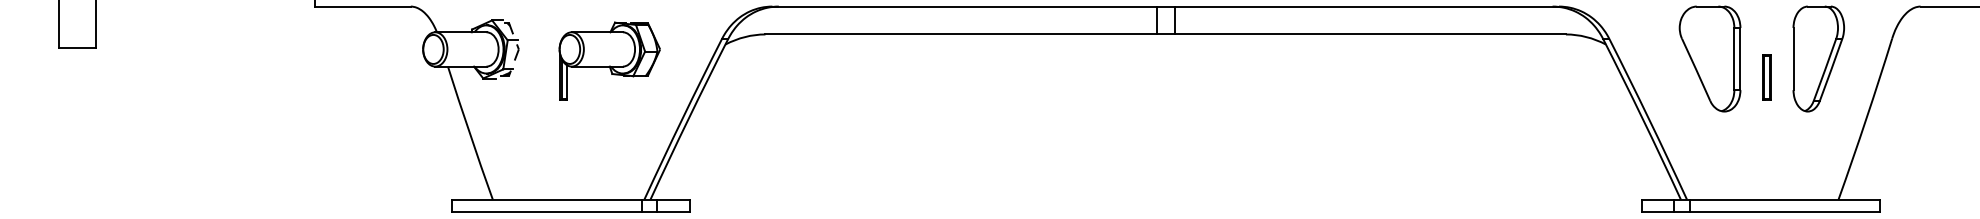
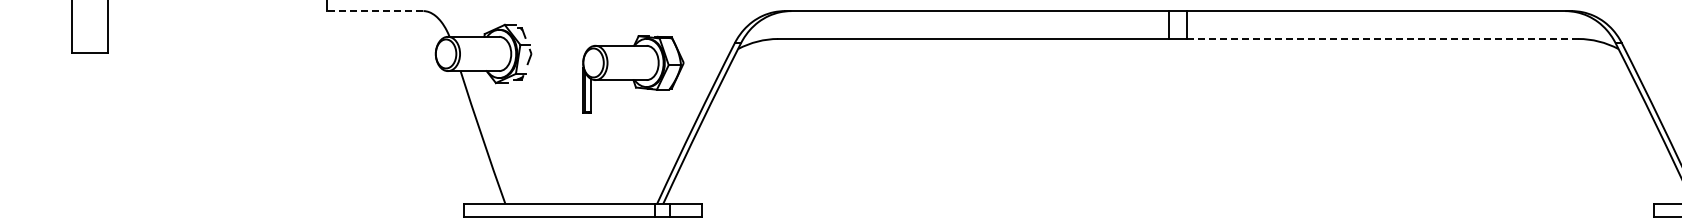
line: (362, 6) -> (375, 11), solid -> dashed
line: (1370, 34) -> (1383, 39), solid -> dashed
part: (609, 60) -> (633, 74), moved

